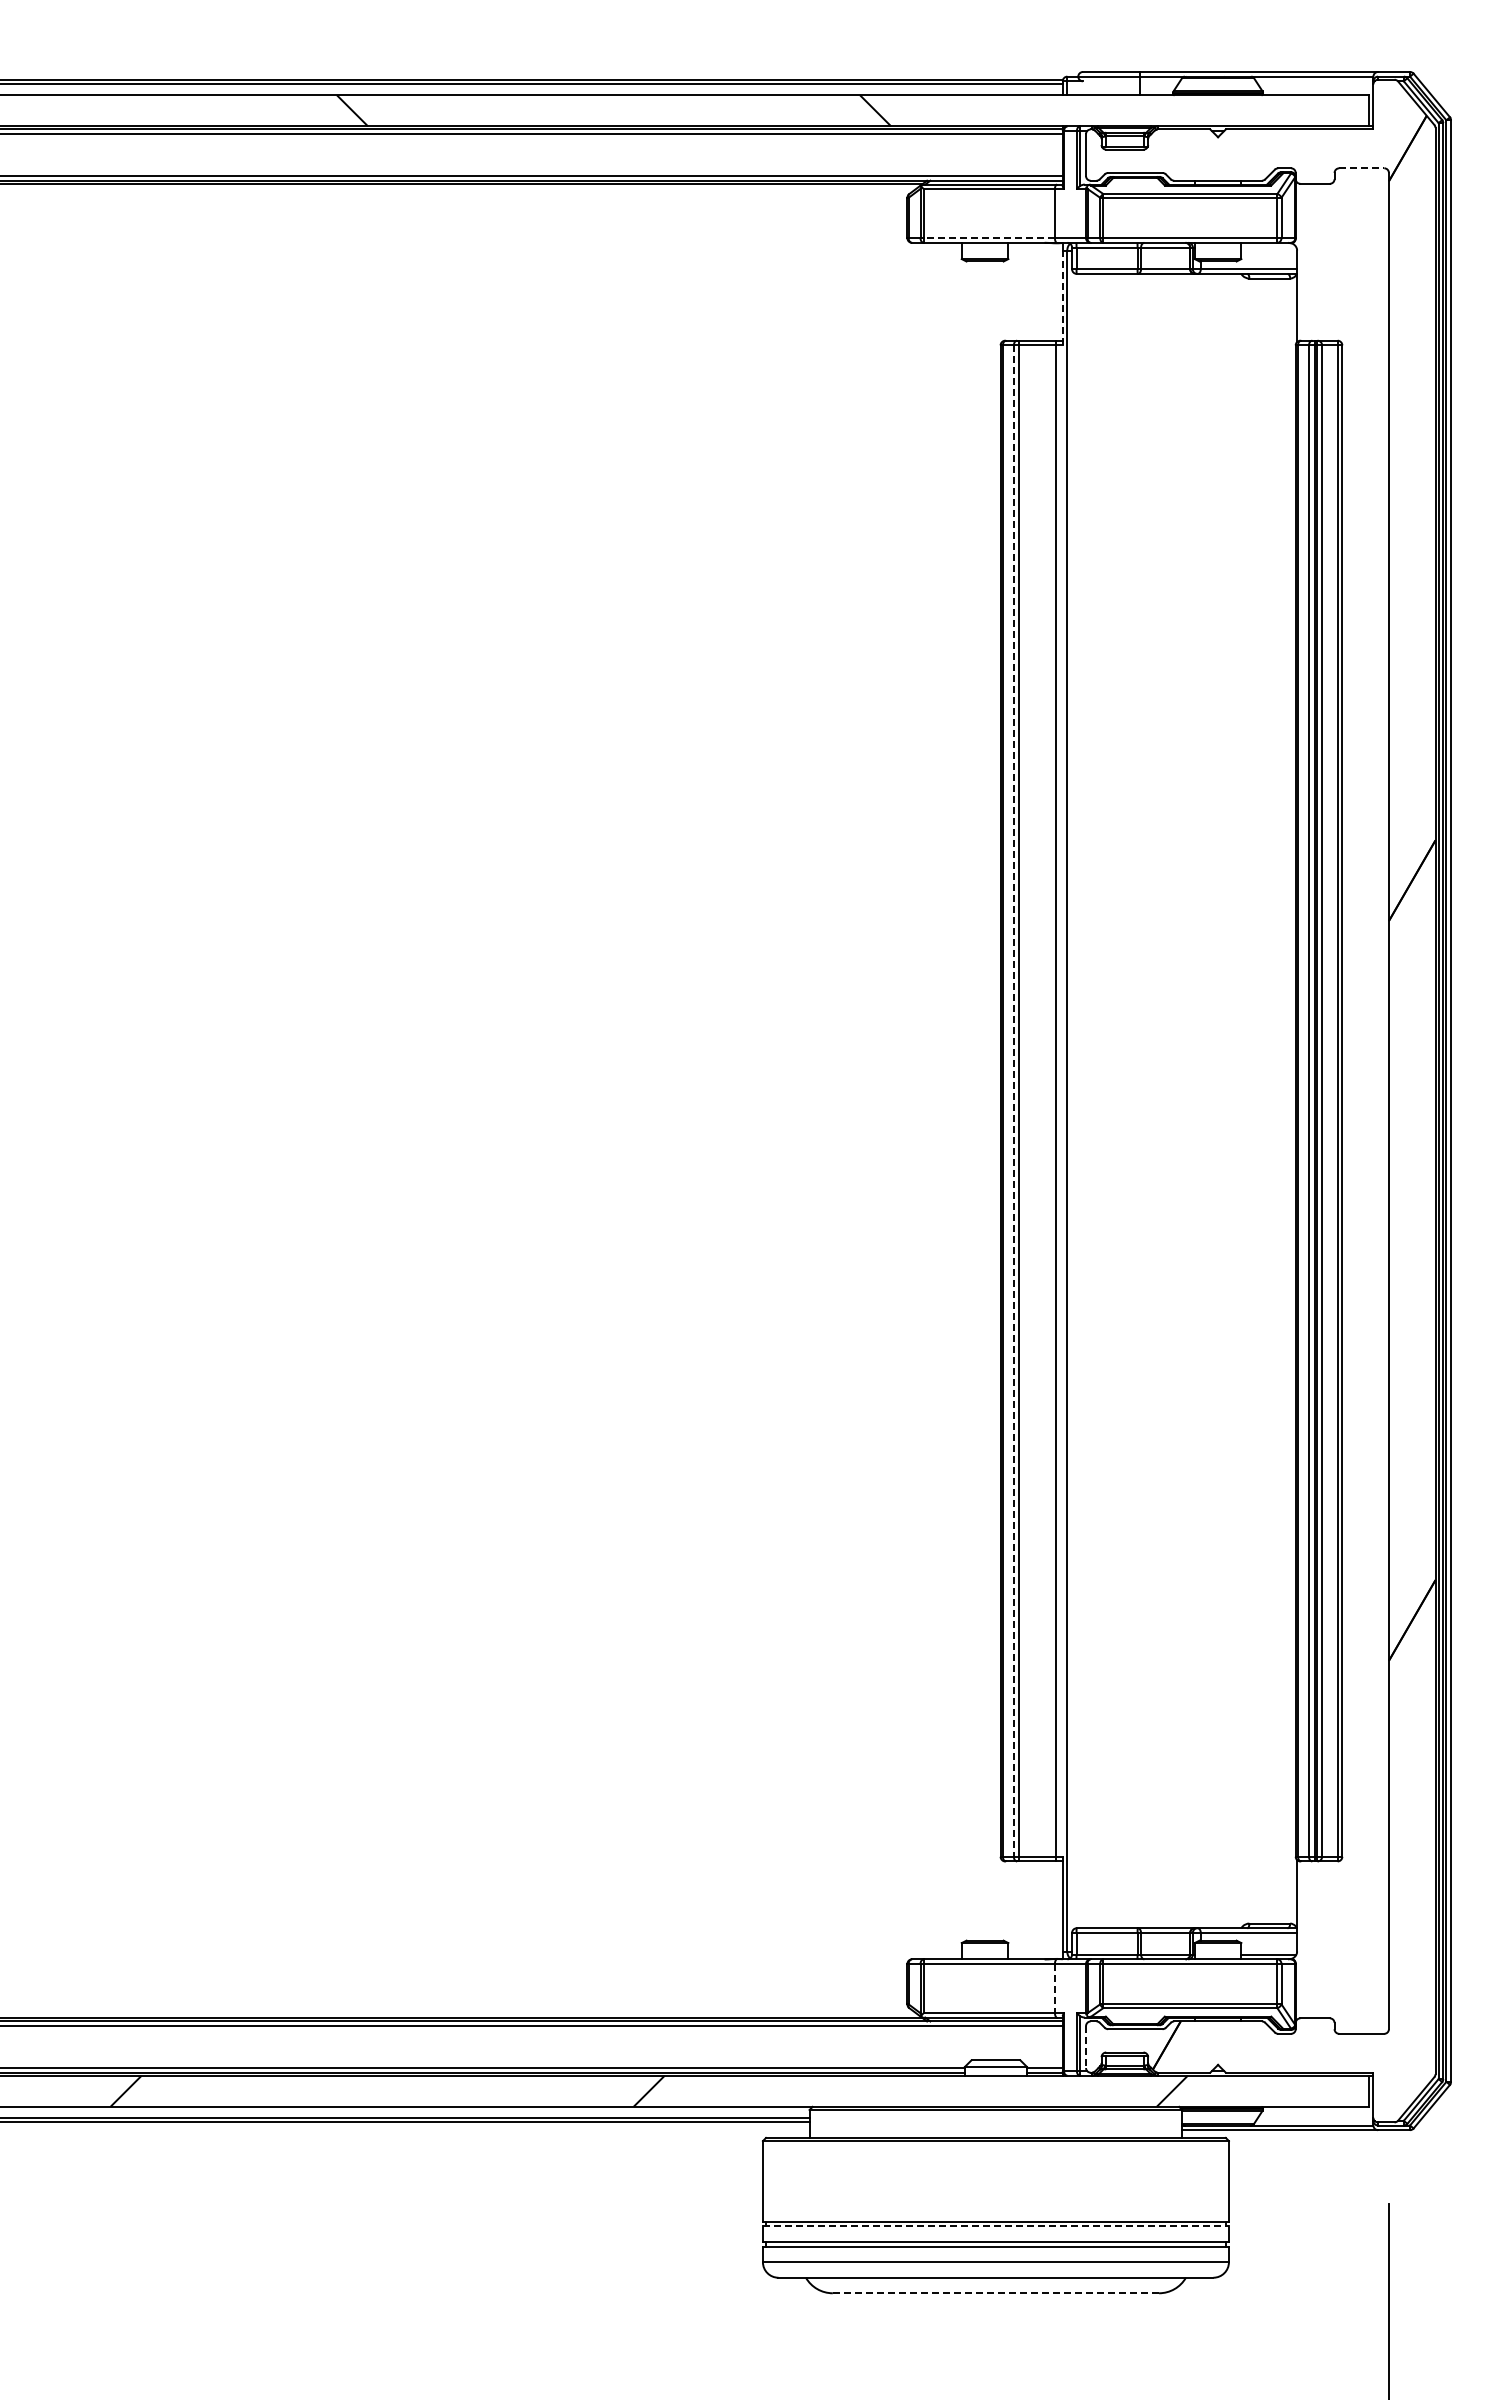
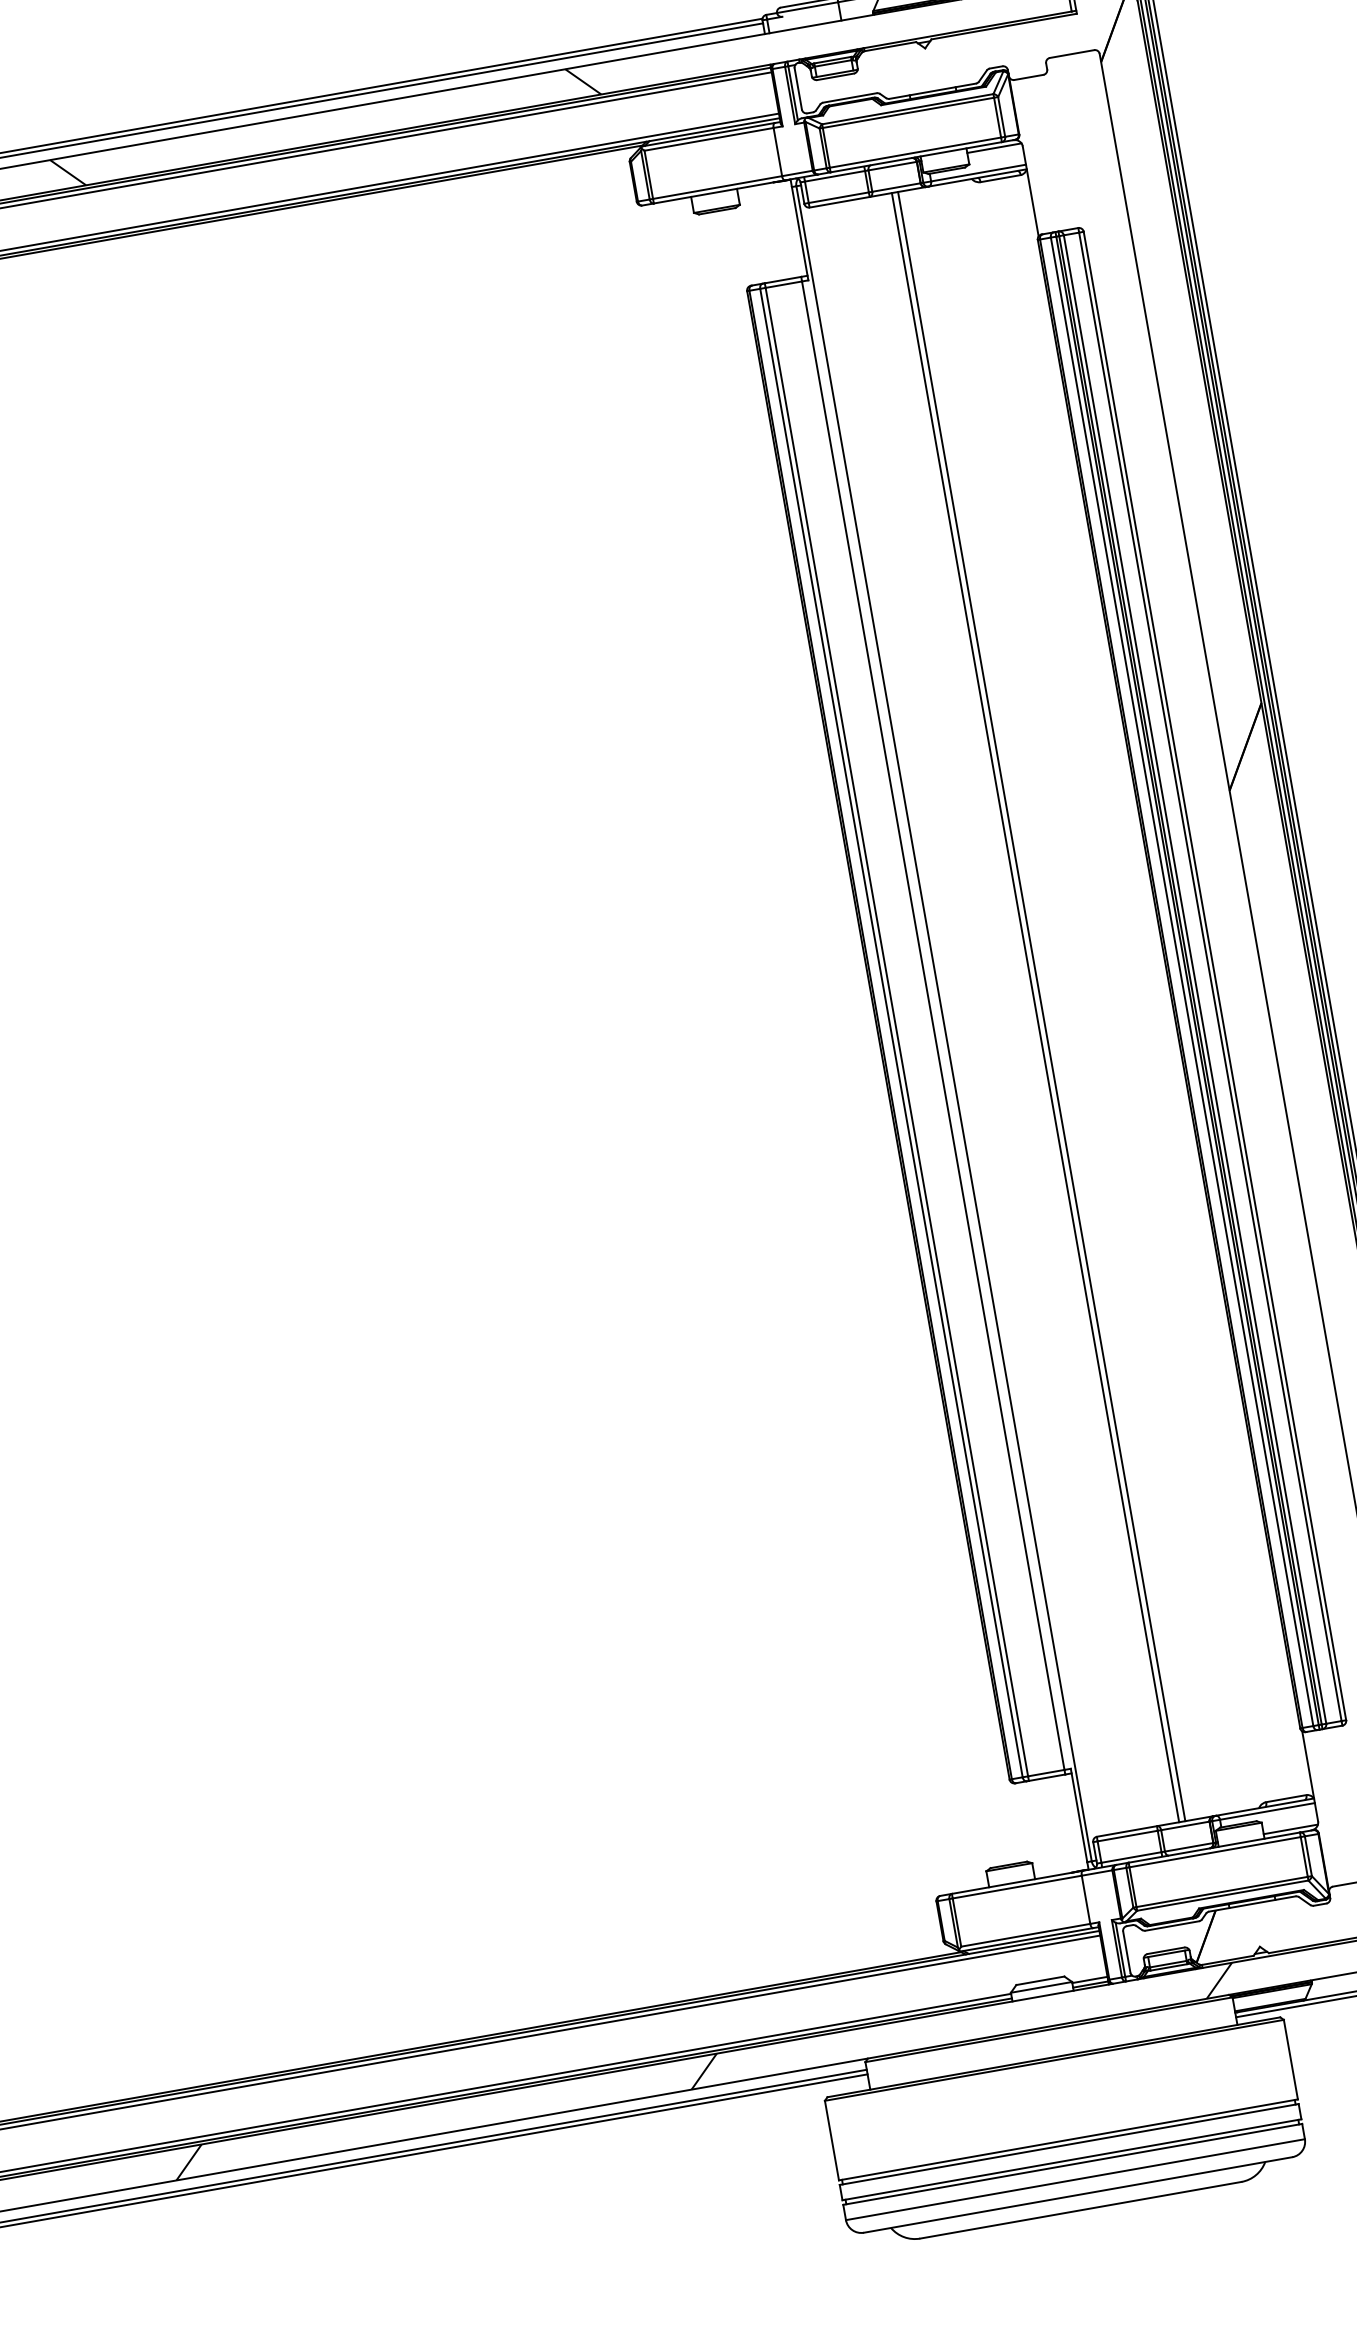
line: (1361, 168) -> (1071, 54), dashed -> solid
line: (989, 238) -> (717, 187), dashed -> solid
line: (1268, 247) -> (994, 148), added
line: (1062, 297) -> (799, 233), dashed -> solid
line: (1160, 1100) -> (1035, 1007), added
line: (1166, 1100) -> (1041, 1005), added
line: (1013, 1101) -> (891, 1033), dashed -> solid
line: (1054, 1988) -> (1085, 1899), dashed -> solid
line: (1086, 2047) -> (1127, 1952), dashed -> solid
line: (996, 2226) -> (1069, 2144), dashed -> solid
line: (996, 2293) -> (1081, 2210), dashed -> solid

